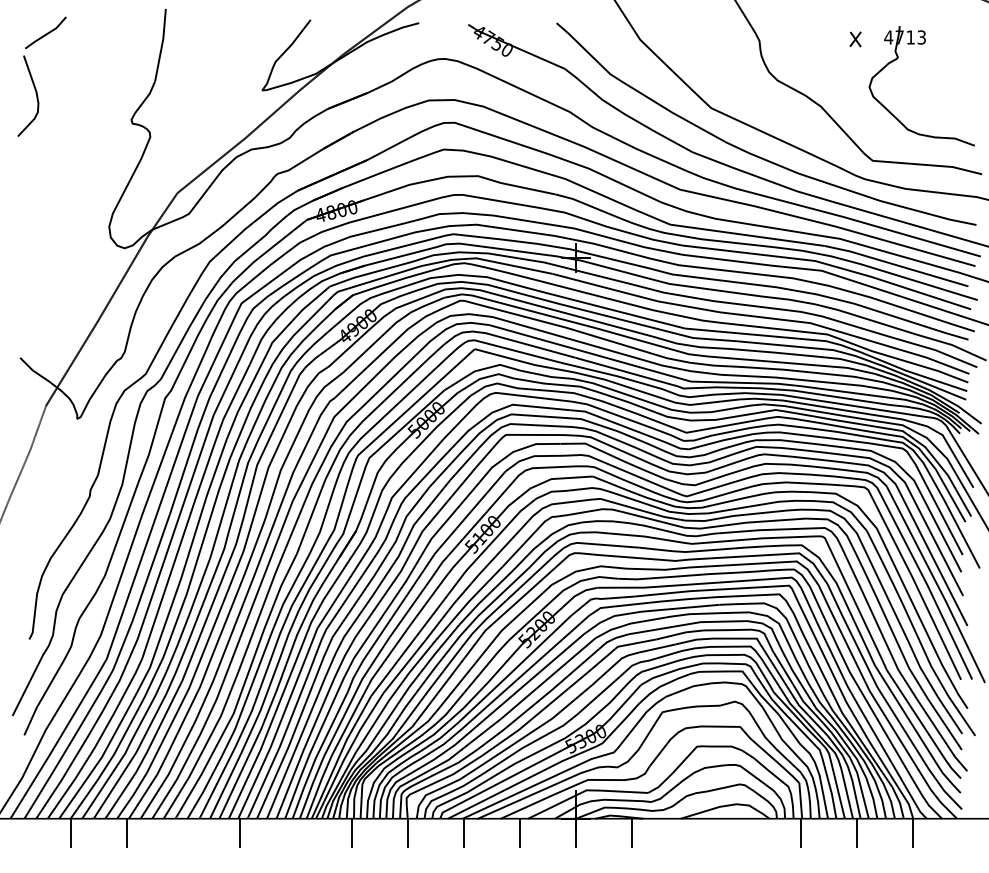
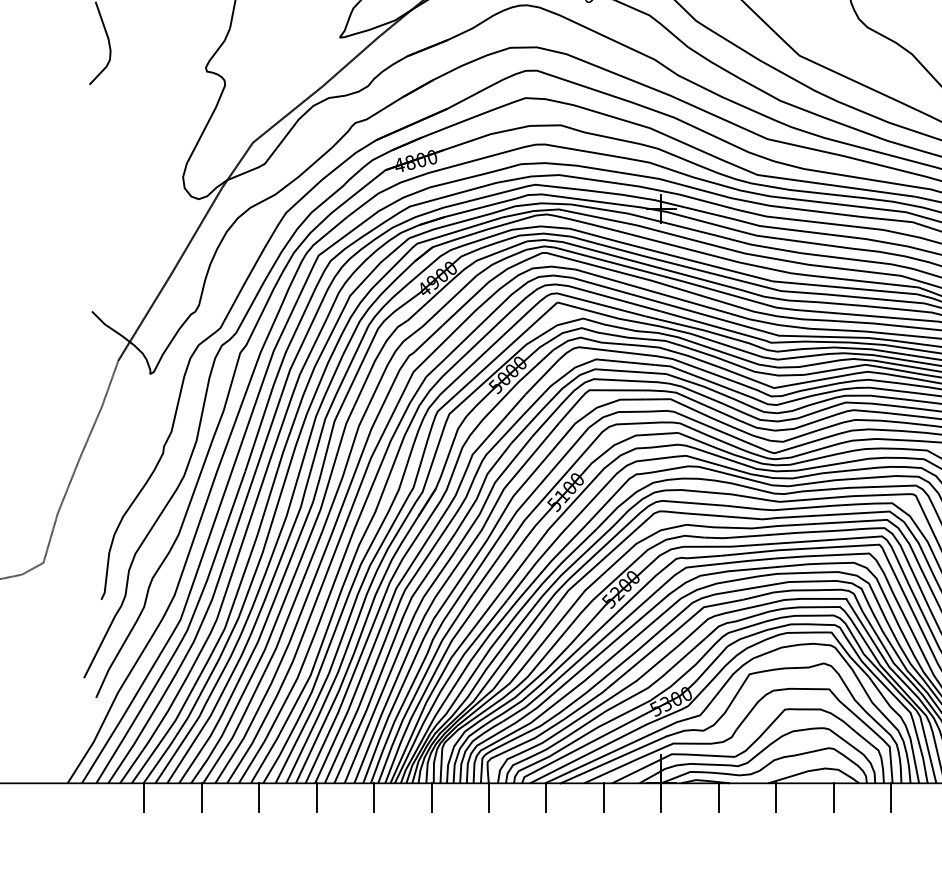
line: (183, 832) -> (259, 797), added
line: (295, 832) -> (373, 797), added
line: (688, 832) -> (776, 797), added
line: (744, 832) -> (833, 797), added

